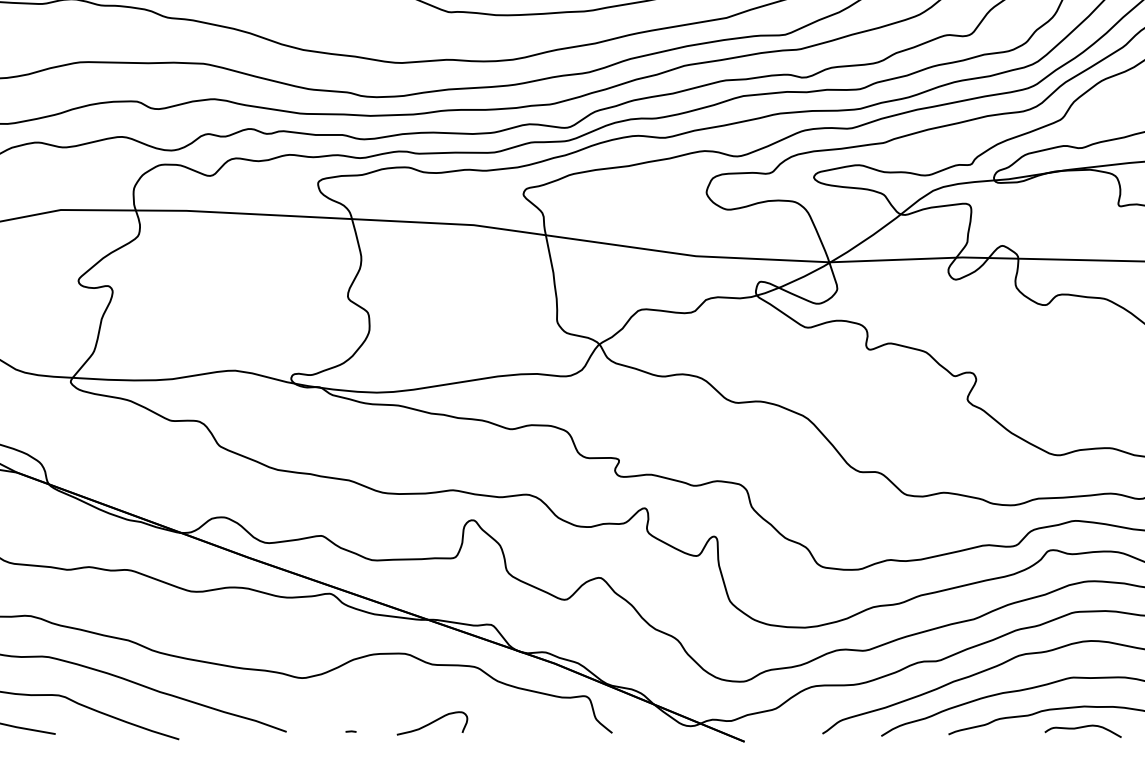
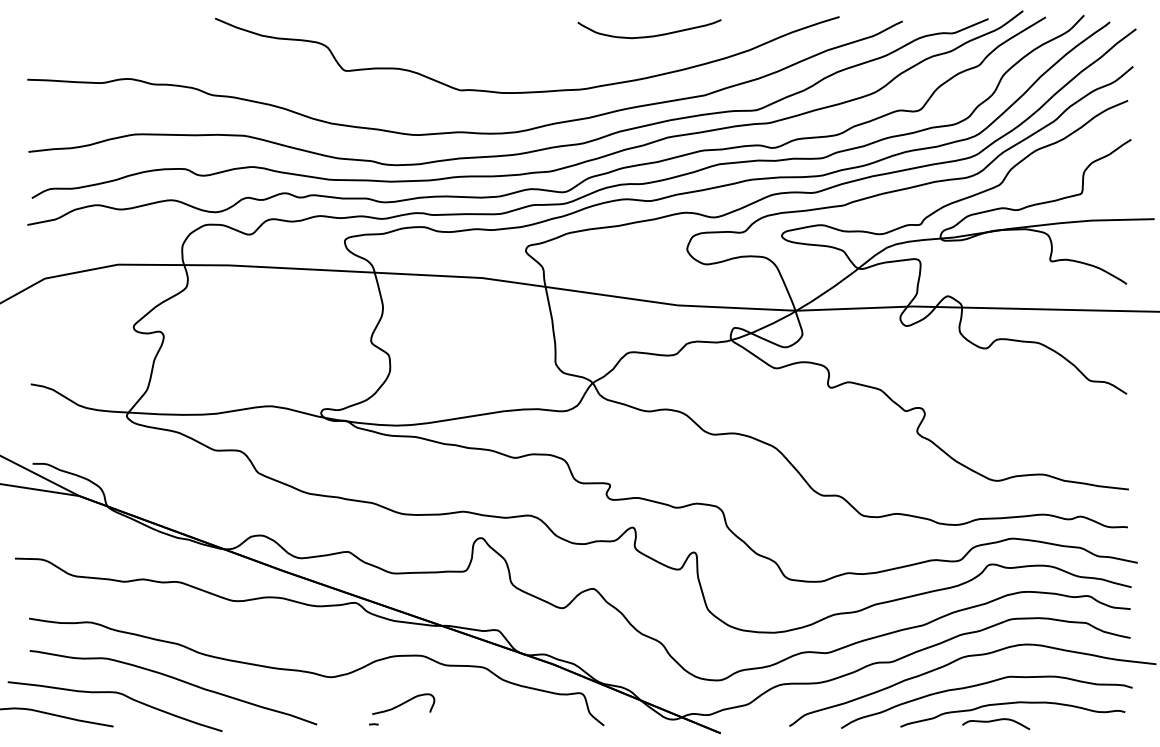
curve: (432, 722) -> (403, 703), moved
curve: (1083, 728) -> (996, 721), moved

